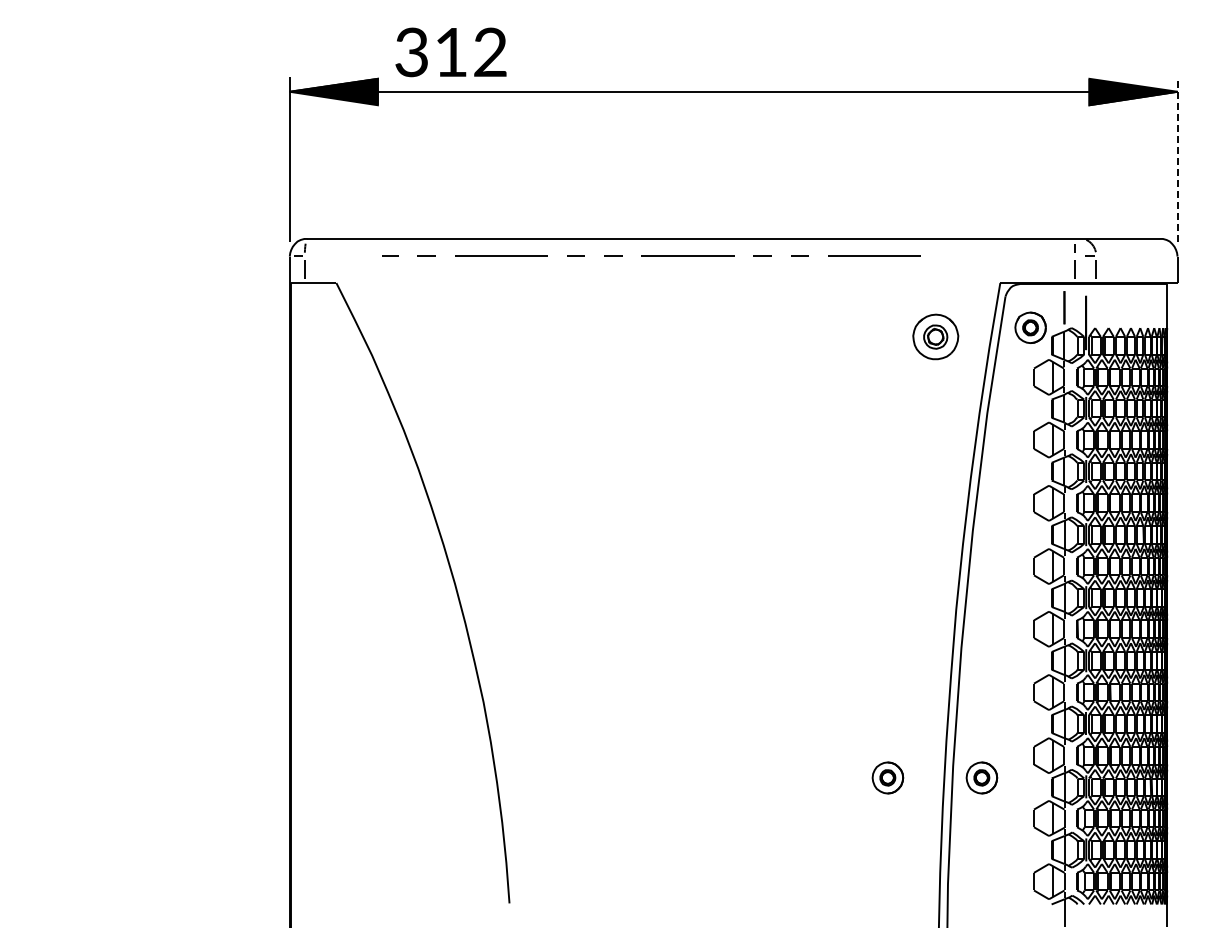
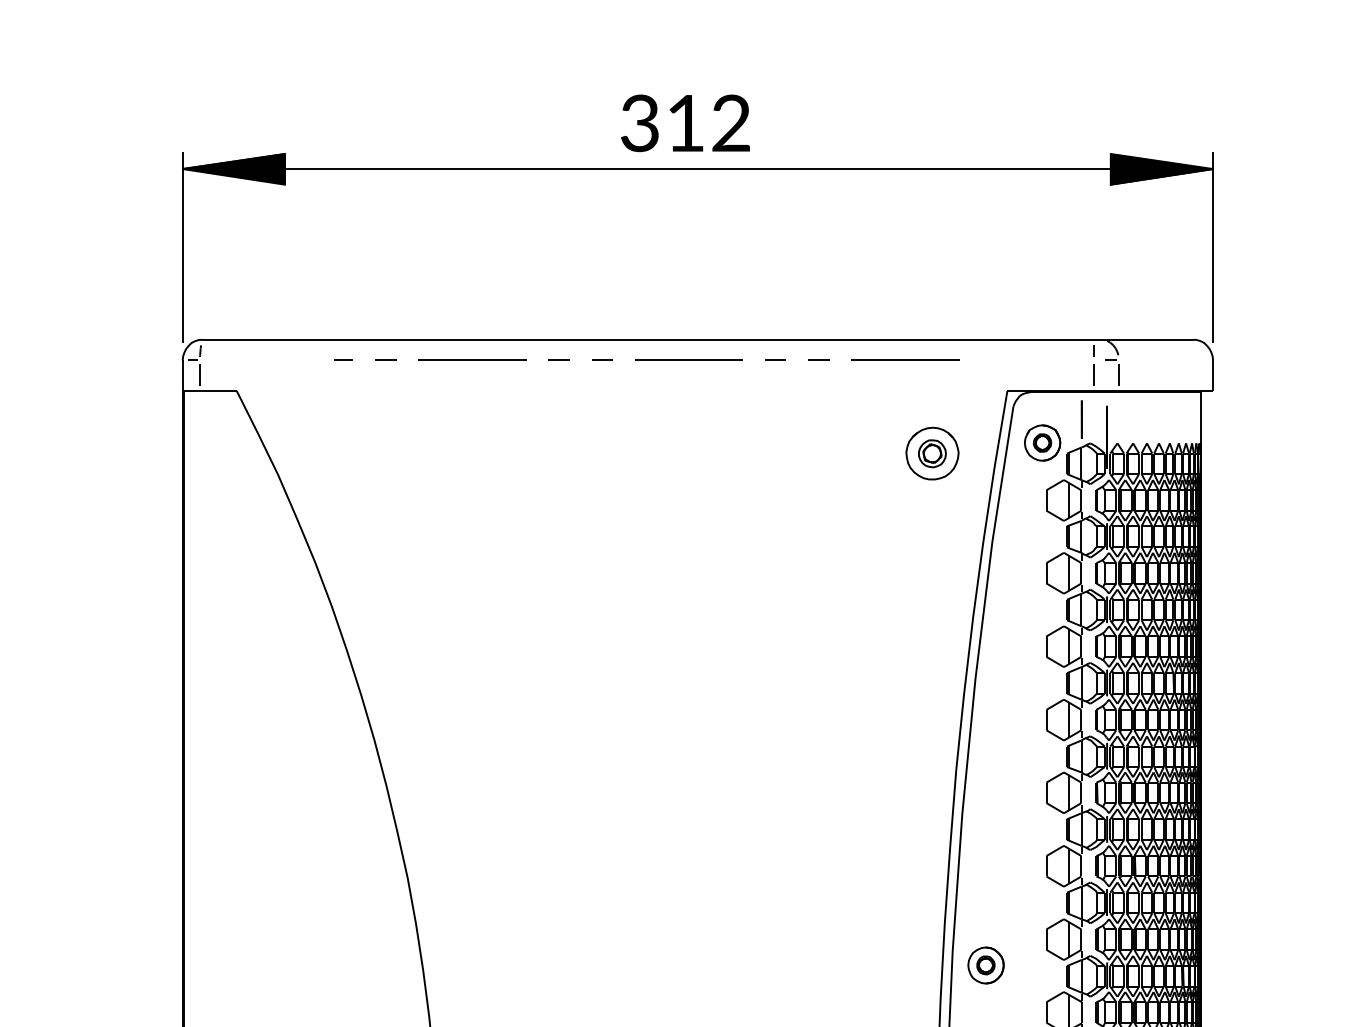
text: (450, 52) -> (684, 123), moved
line: (1177, 158) -> (1213, 246), dashed -> solid
line: (651, 255) -> (646, 359), moved
part: (887, 777) -> (876, 964), removed

